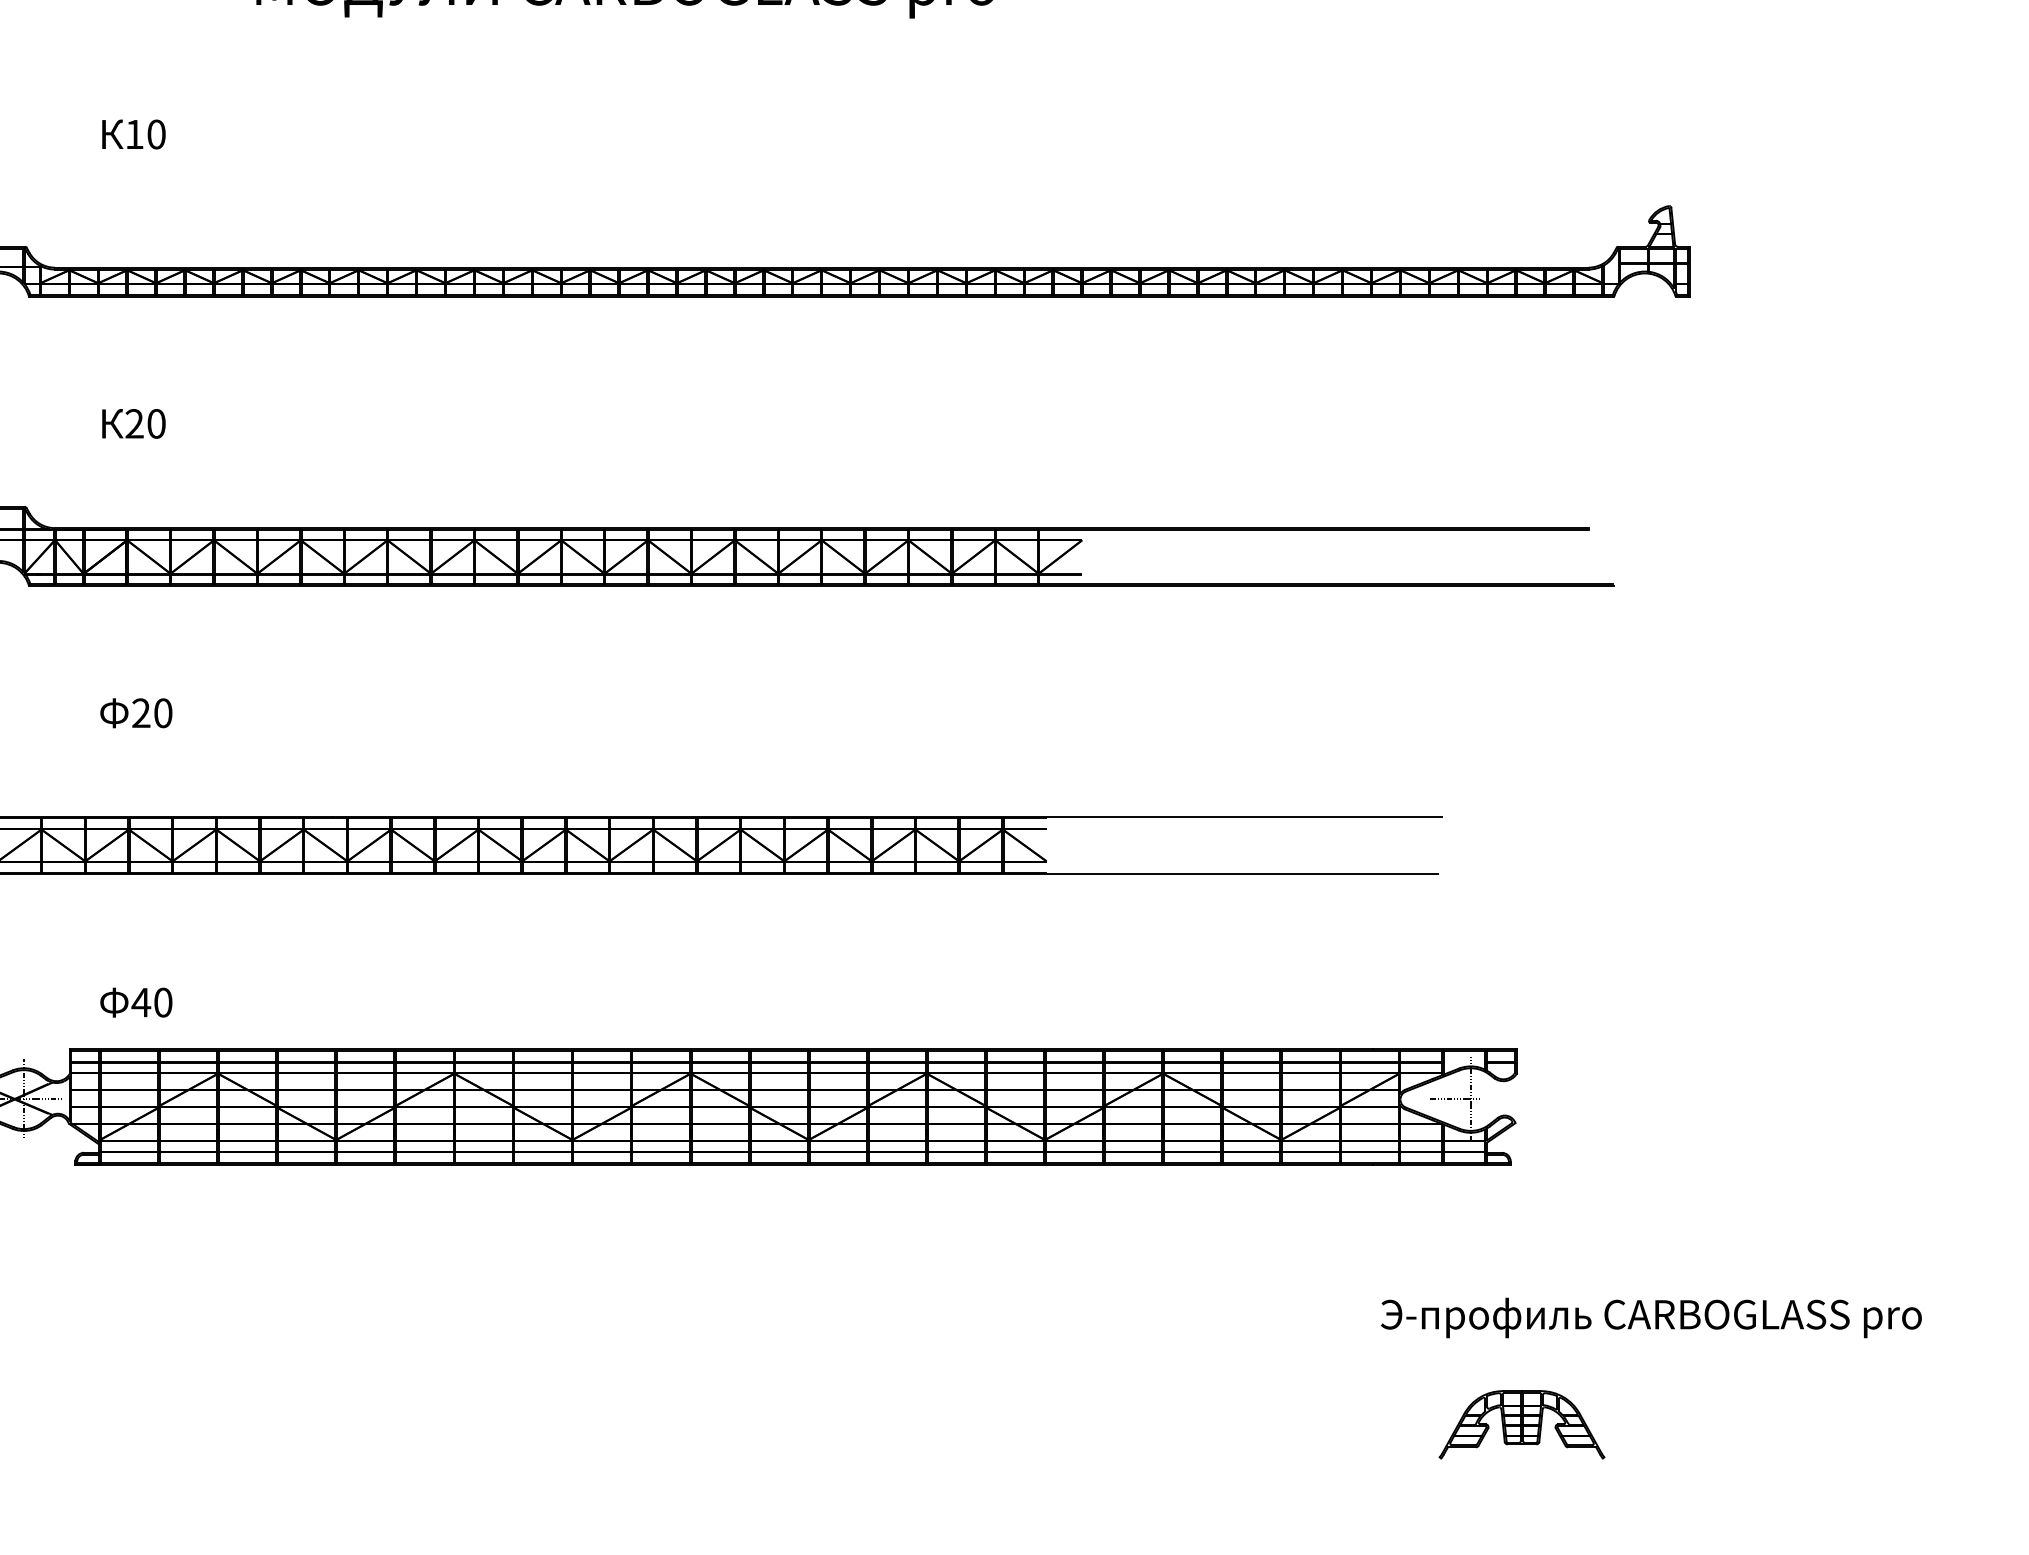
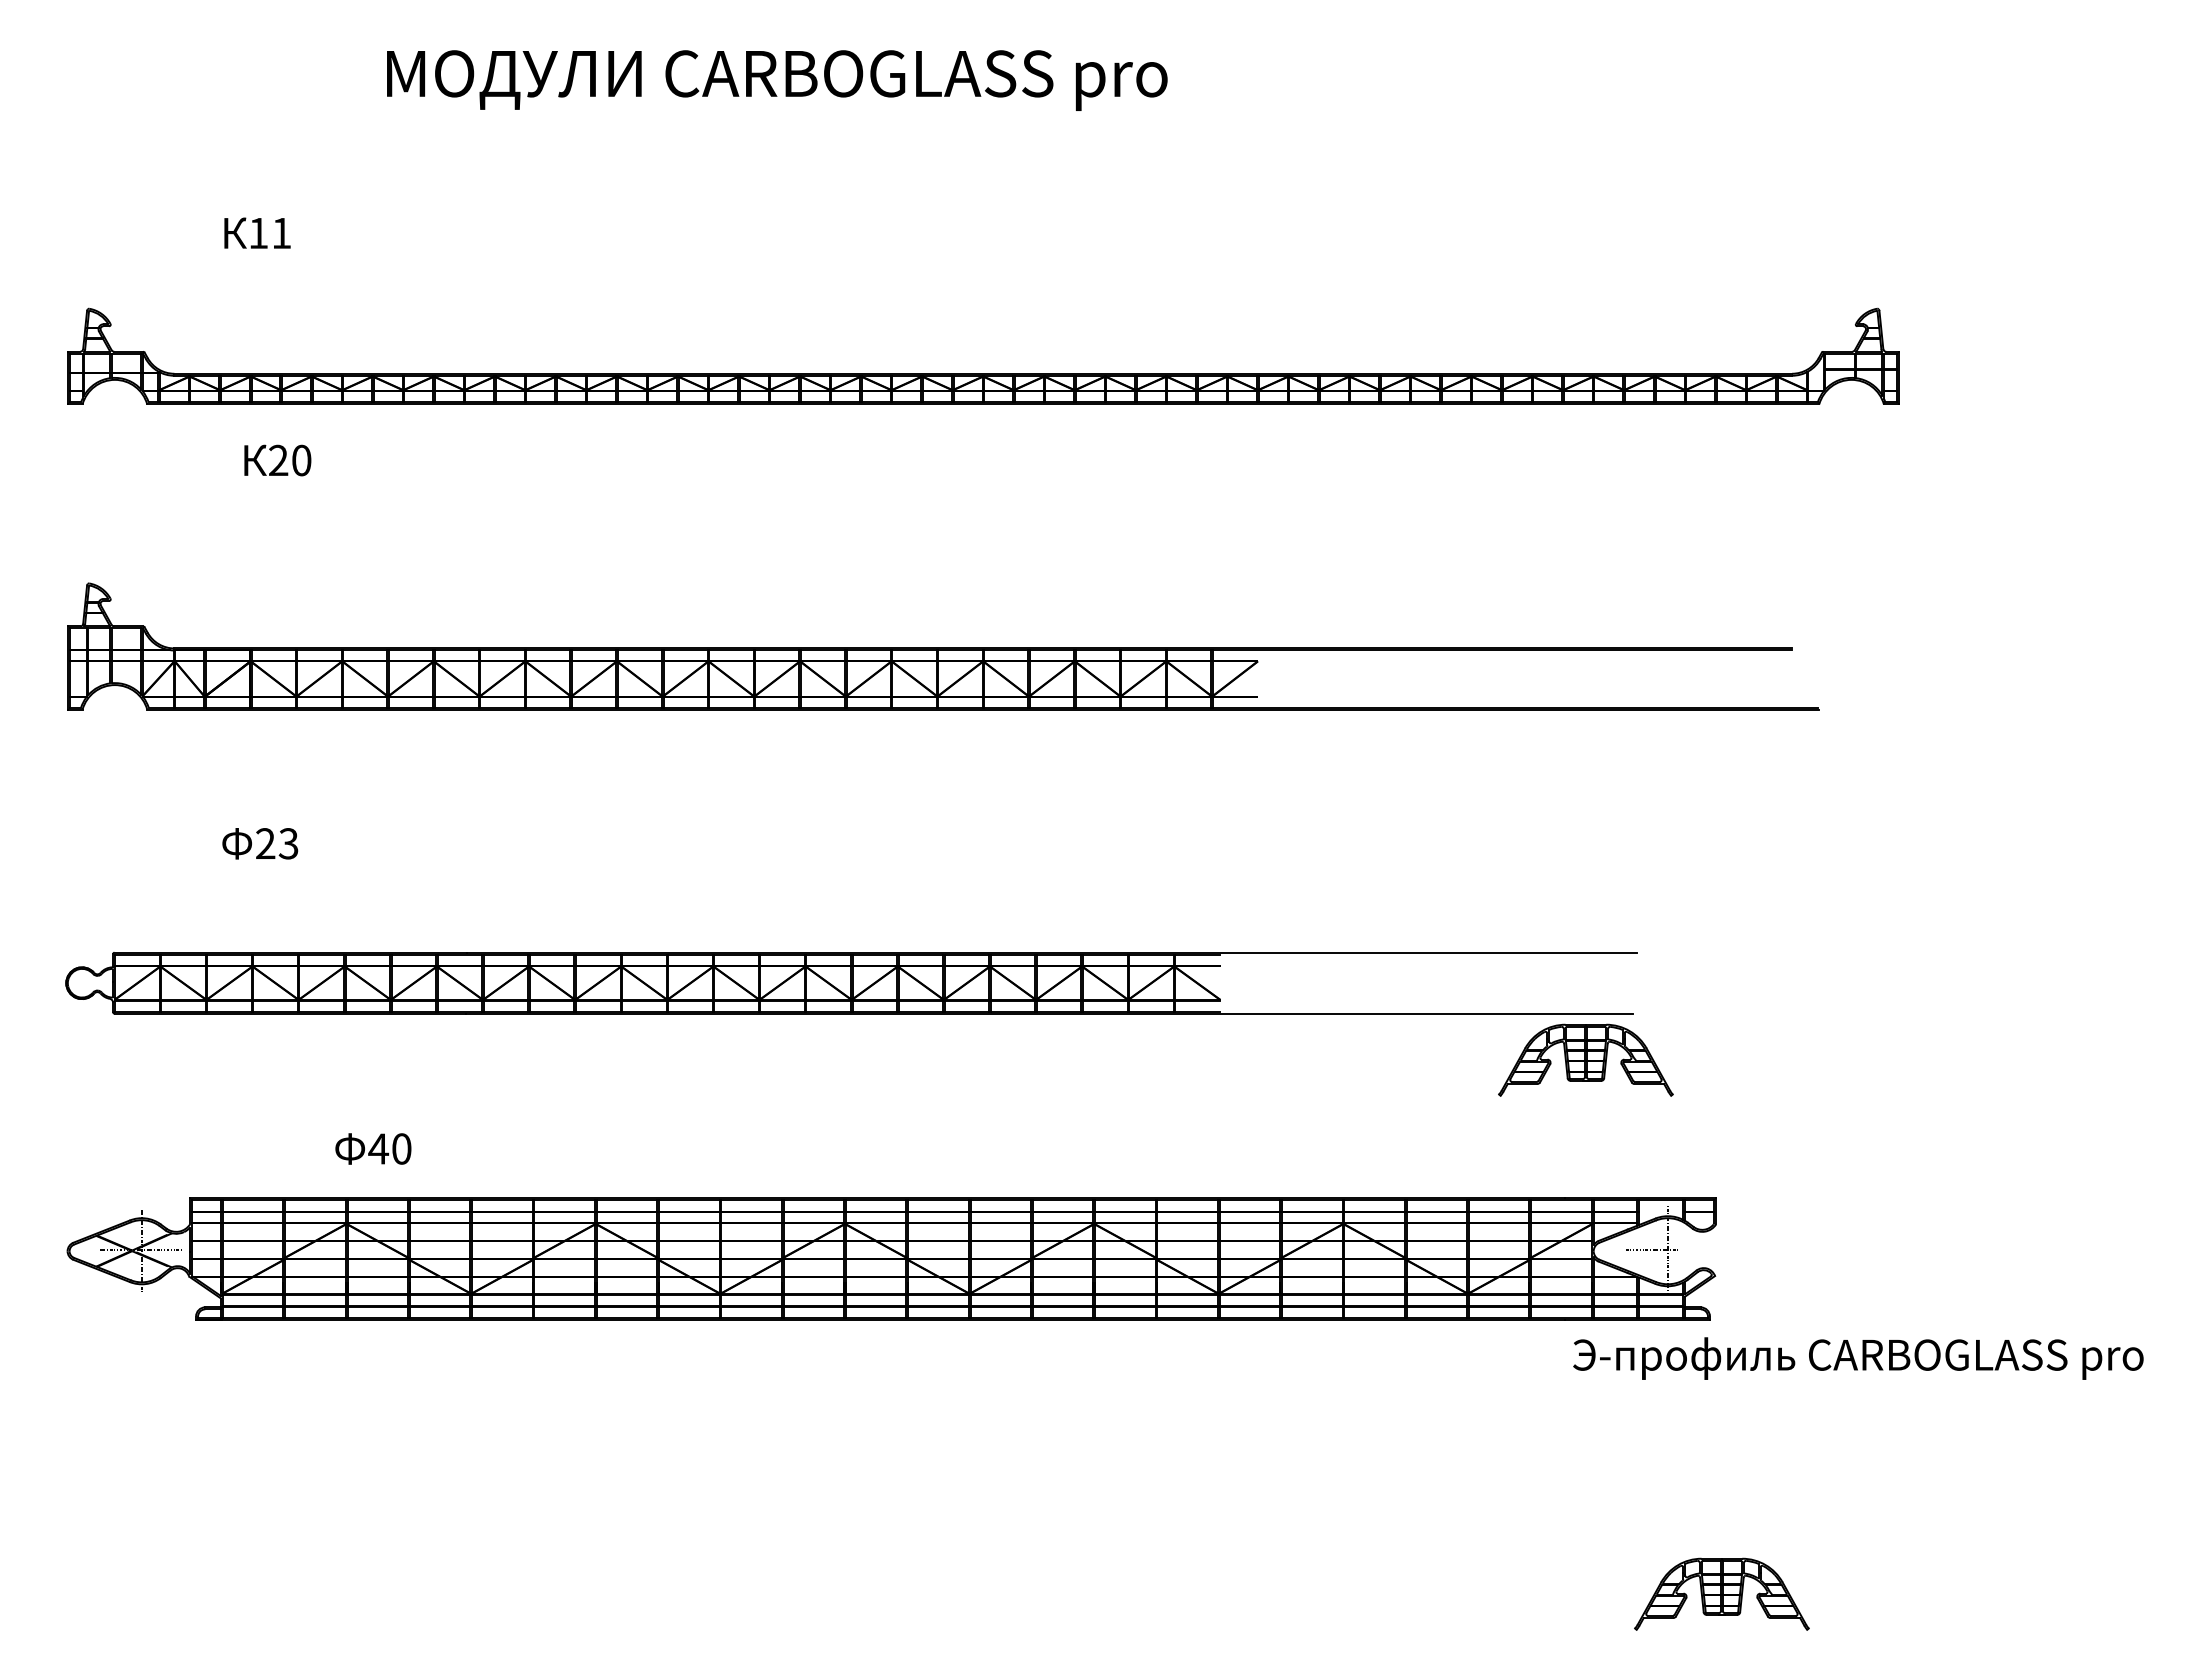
text: (156, 134) -> (281, 233), 10 -> 11
text: (133, 423) -> (277, 460), moved
text: (163, 713) -> (288, 843), 20 -> 23
part: (1392, 917) -> (1585, 1059), added
text: (136, 1002) -> (373, 1148), moved
text: (1651, 1317) -> (1858, 1358), moved

